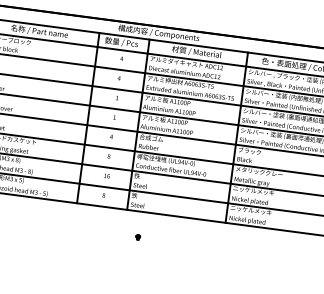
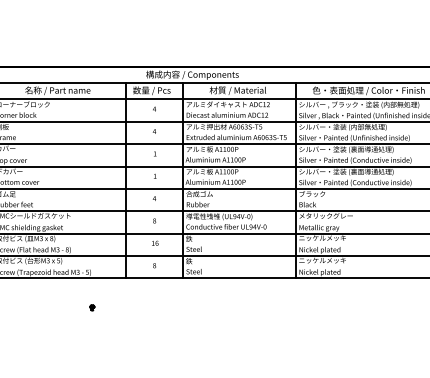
part: (138, 237) -> (92, 307), moved

